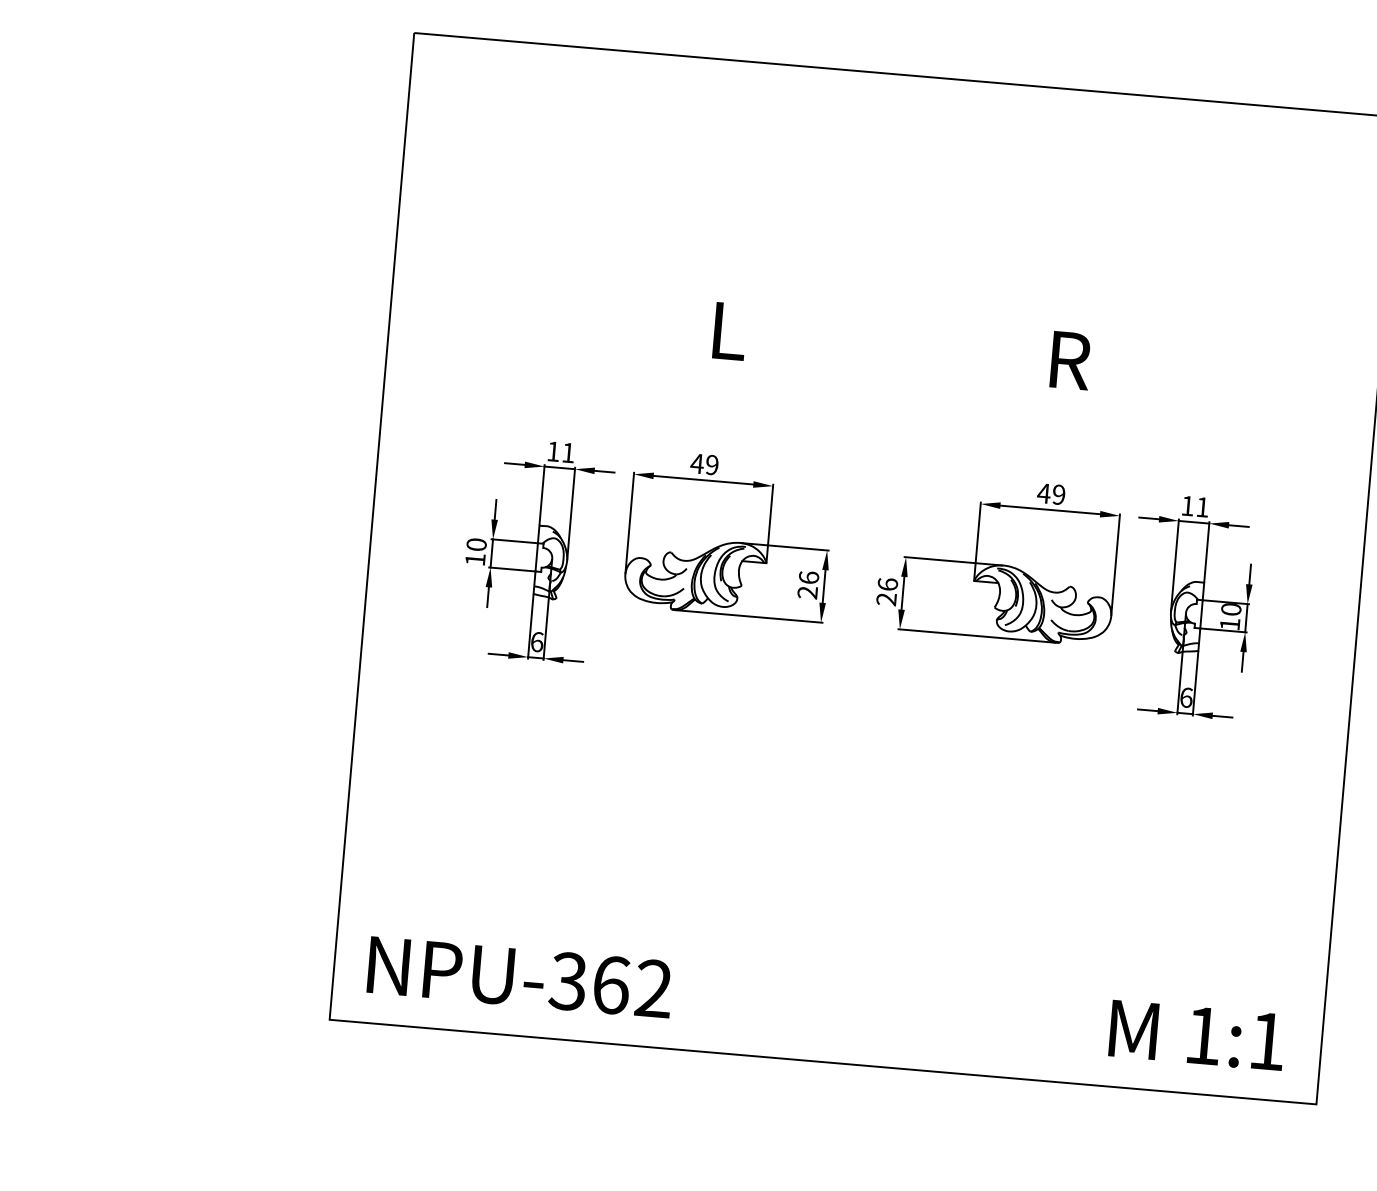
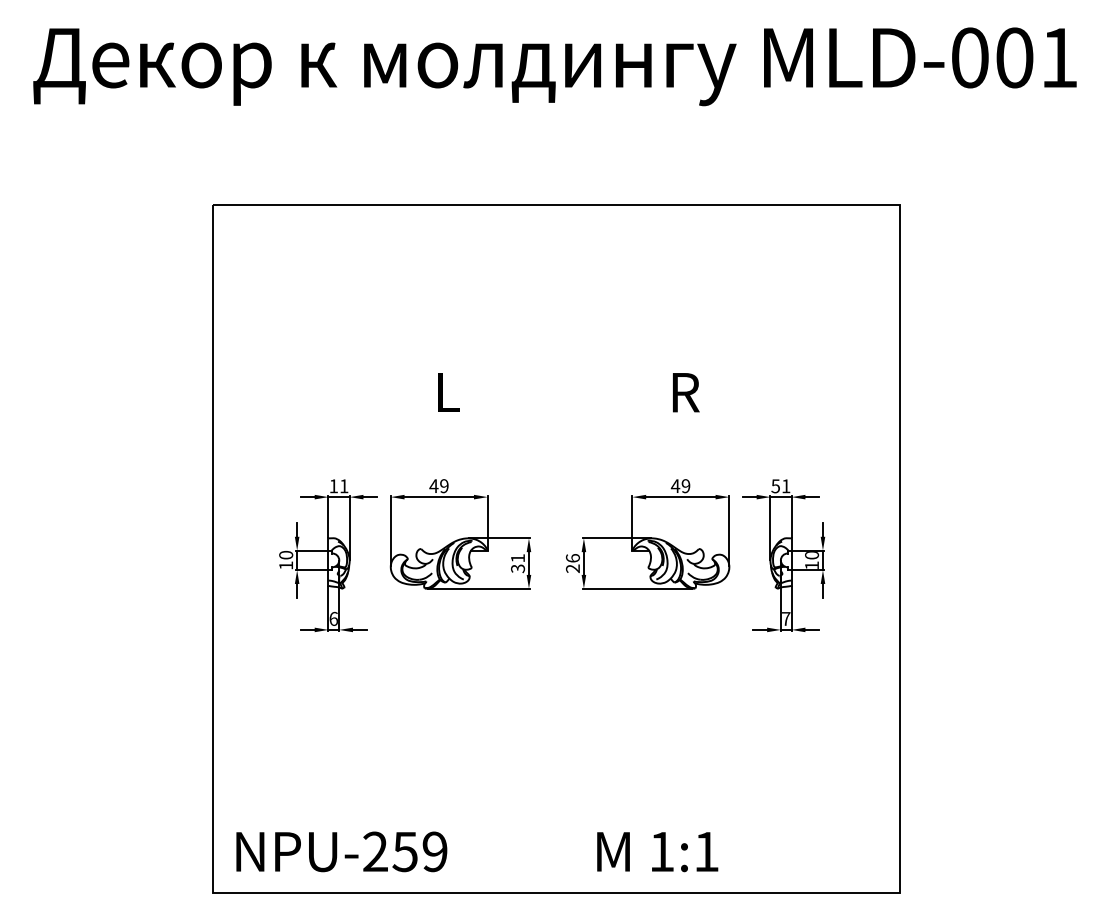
text: (1187, 506) -> (775, 486), 11 -> 51
text: (809, 585) -> (518, 563), 26 -> 31
text: (1186, 697) -> (786, 618), 6 -> 7
text: (610, 984) -> (404, 851), NPU-362 -> NPU-259
text: (1196, 1036) -> (657, 852), moved

